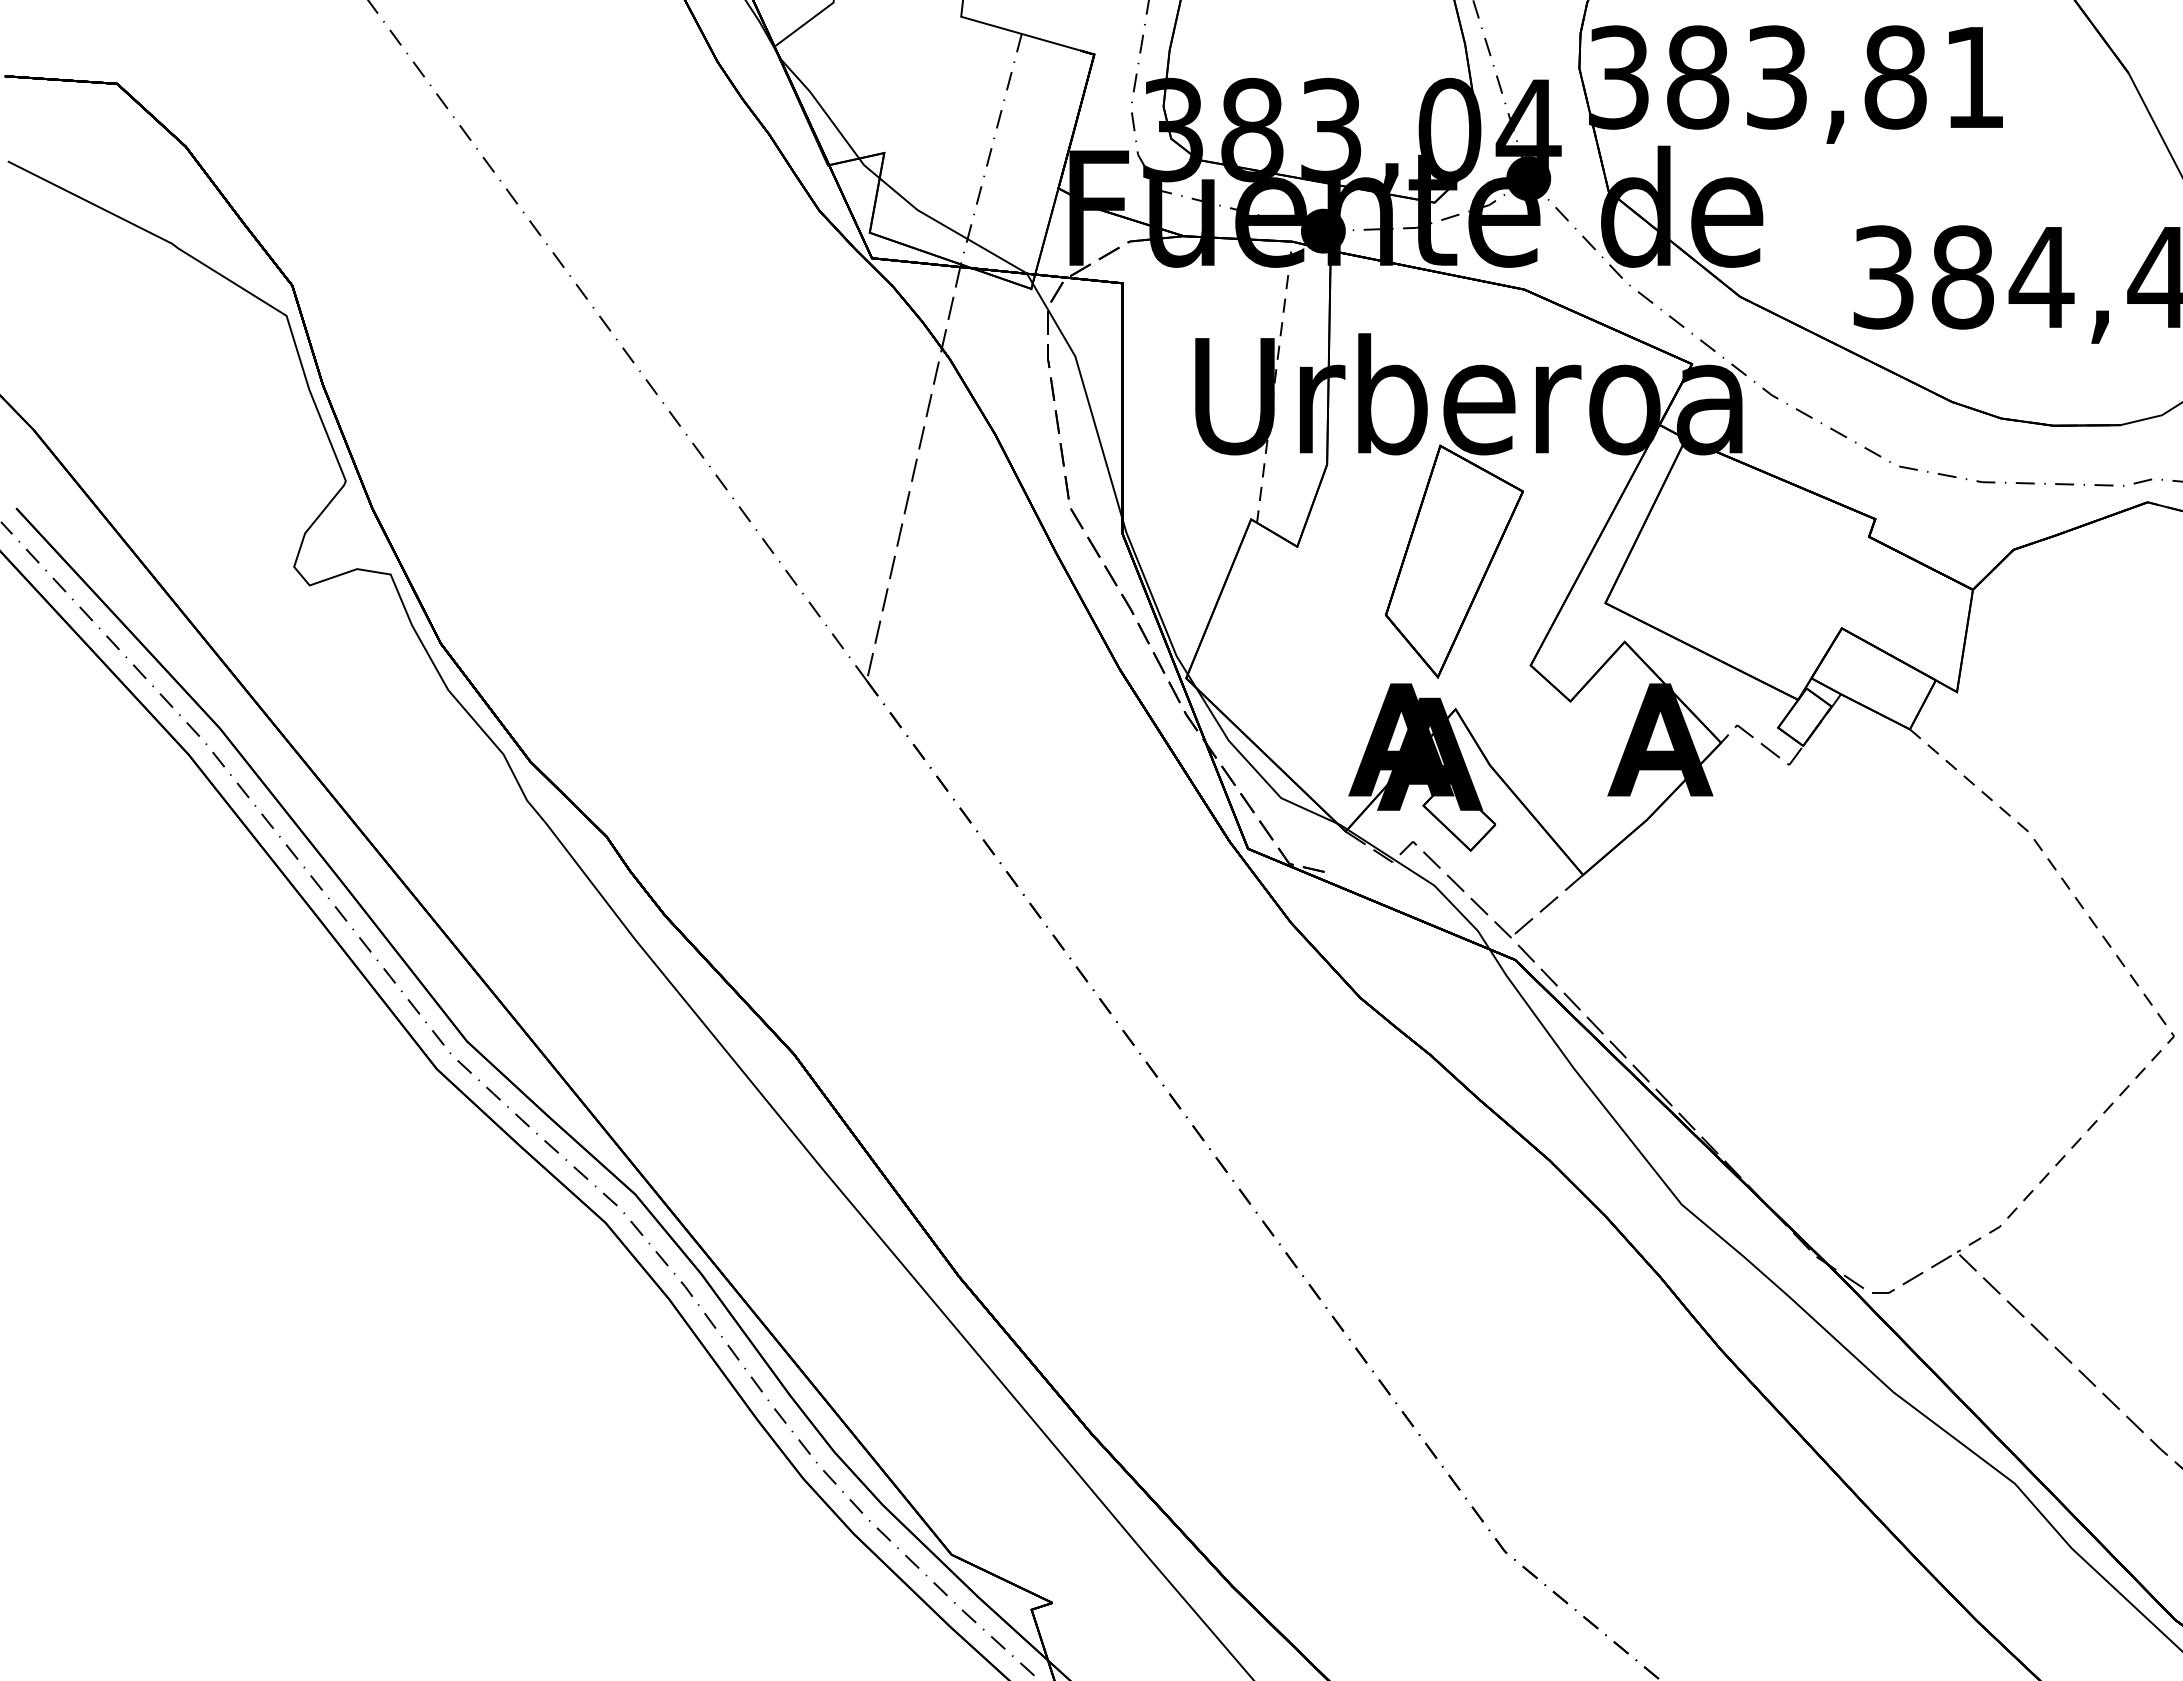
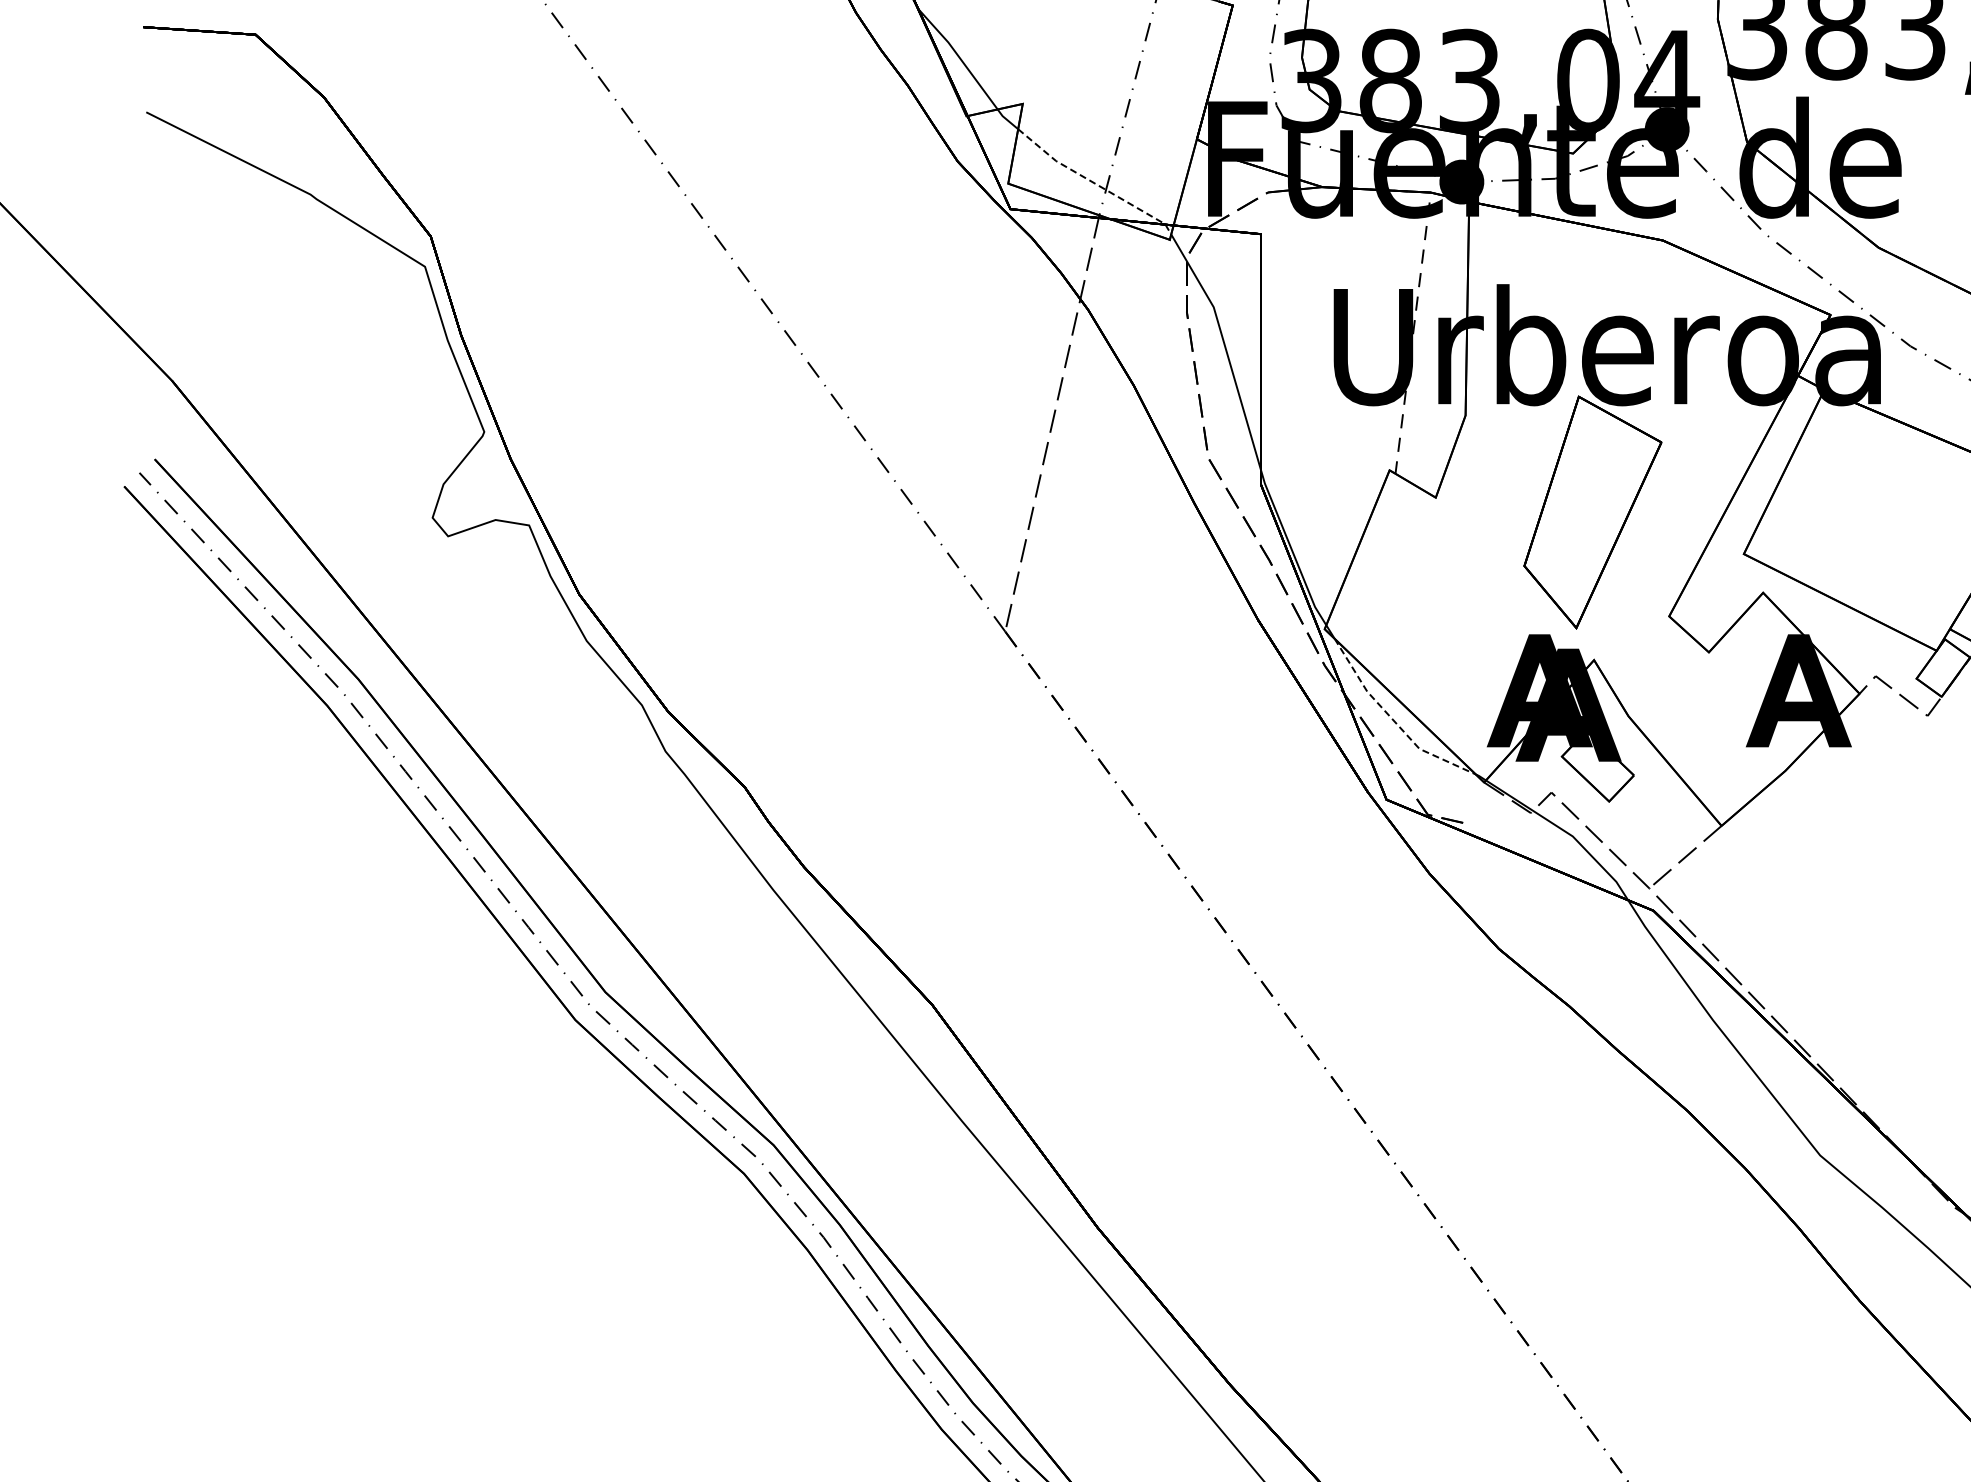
line: (956, 232) -> (1094, 183), solid -> dashed
line: (1254, 769) -> (1392, 720), solid -> dashed

